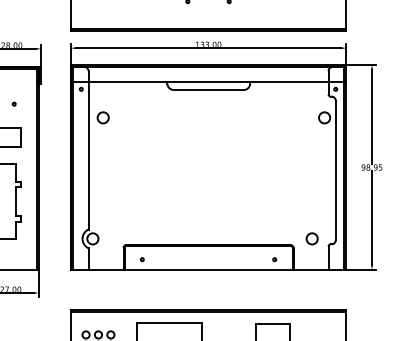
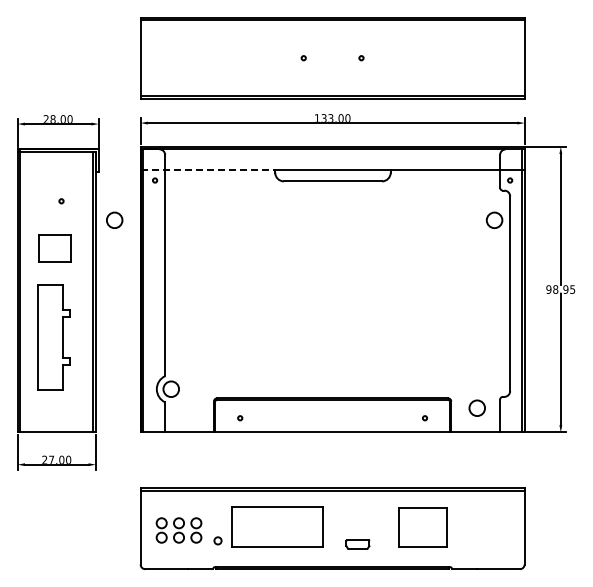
line: (119, 81) -> (208, 169), solid -> dashed
circle: (103, 117) -> (114, 219), moved
circle: (311, 238) -> (476, 407), moved

